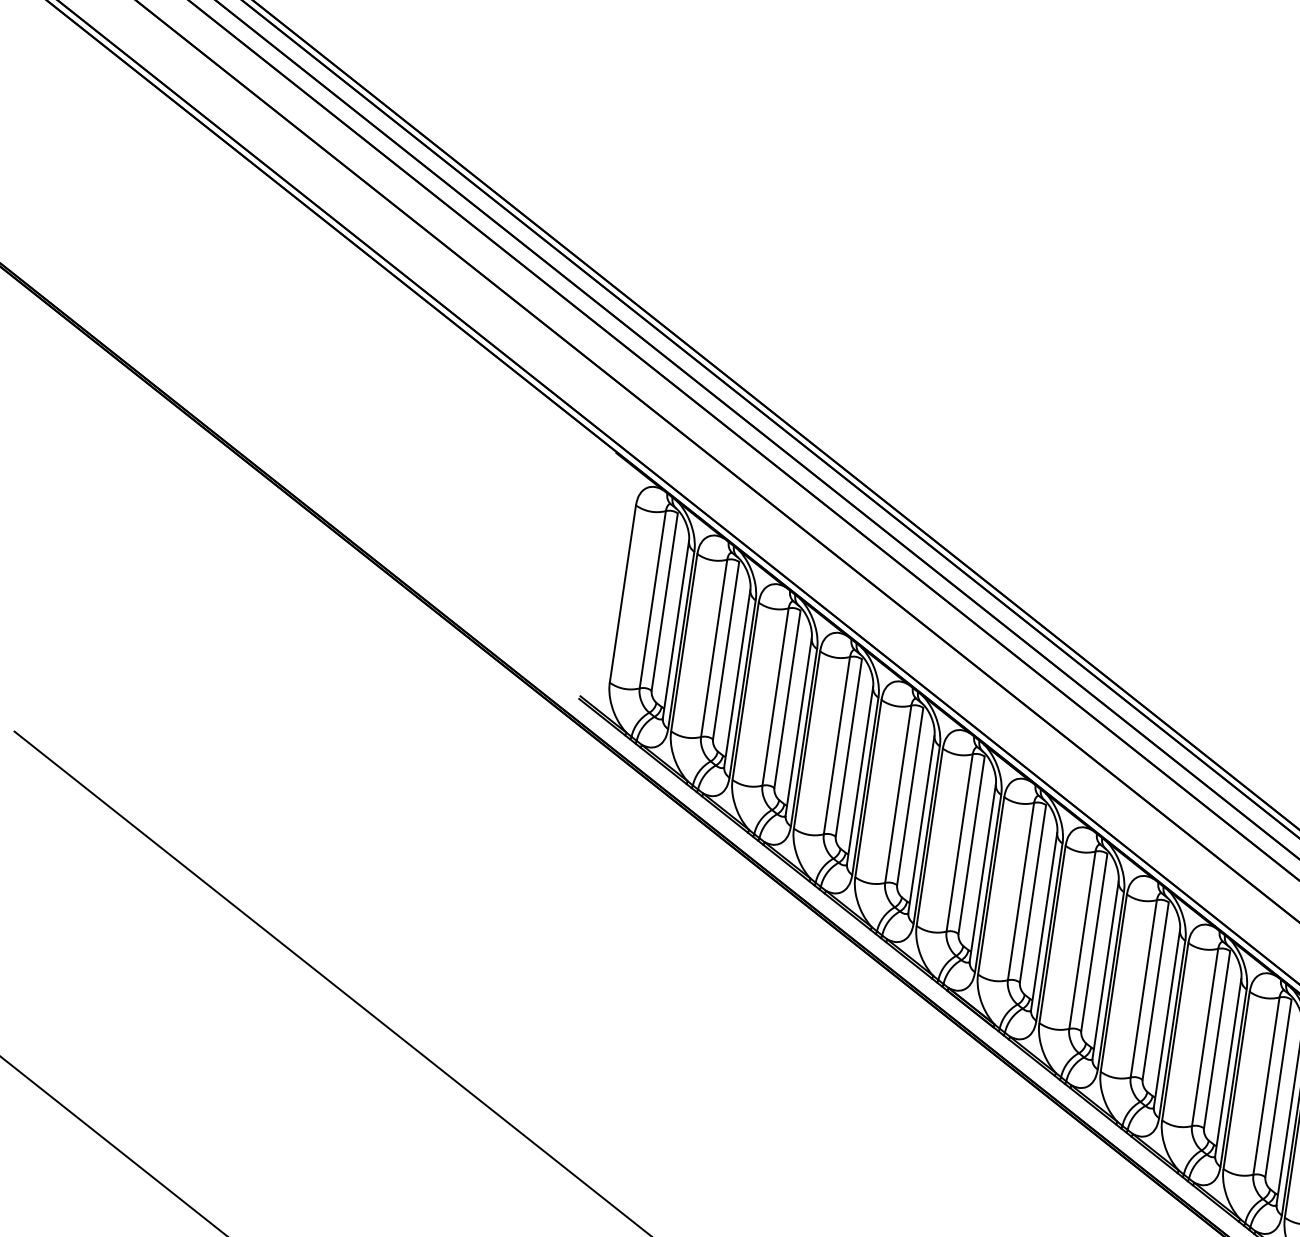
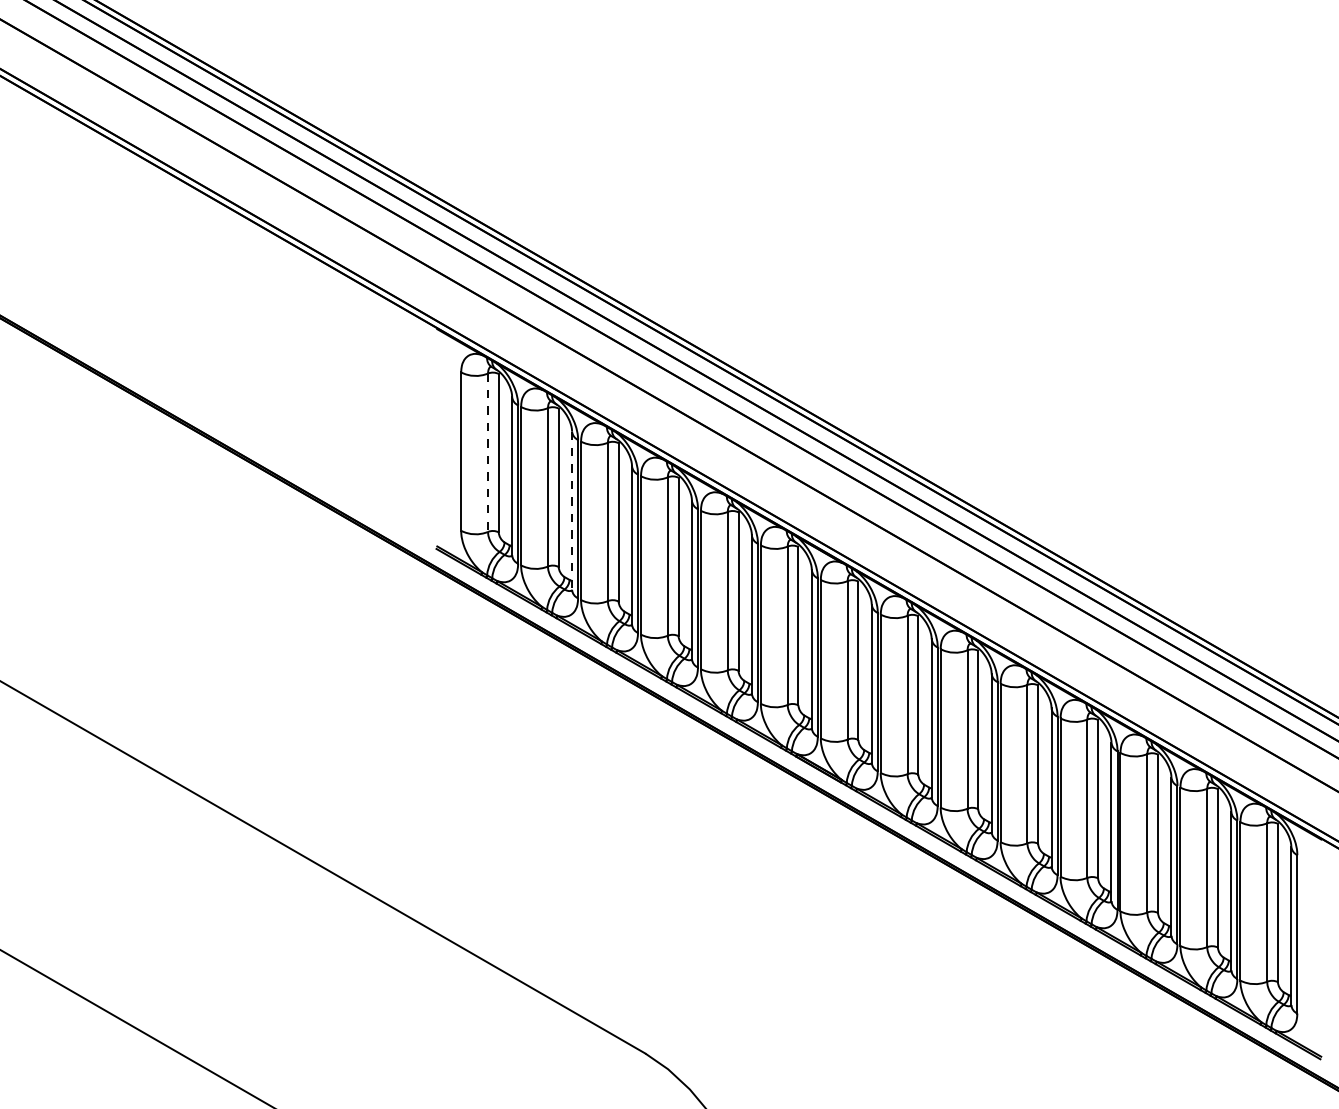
line: (653, 600) -> (488, 453), solid -> dashed
line: (737, 679) -> (572, 511), solid -> dashed

